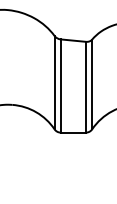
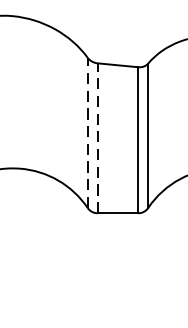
line: (54, 82) -> (87, 132), solid -> dashed
line: (60, 86) -> (97, 139), solid -> dashed

